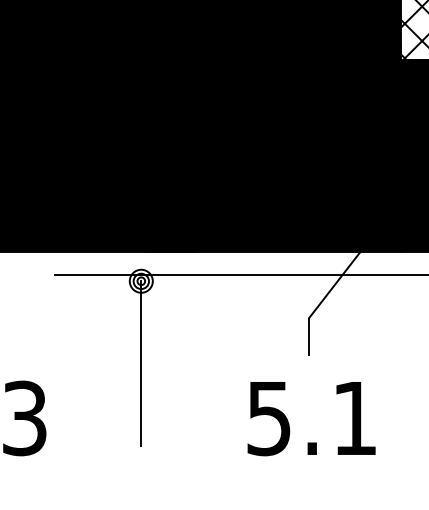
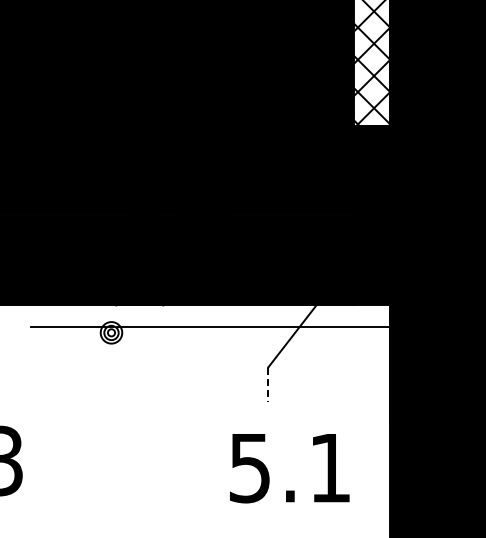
line: (309, 337) -> (268, 385), solid -> dashed
line: (141, 363) -> (111, 409), removed
text: (311, 418) -> (289, 468), moved

